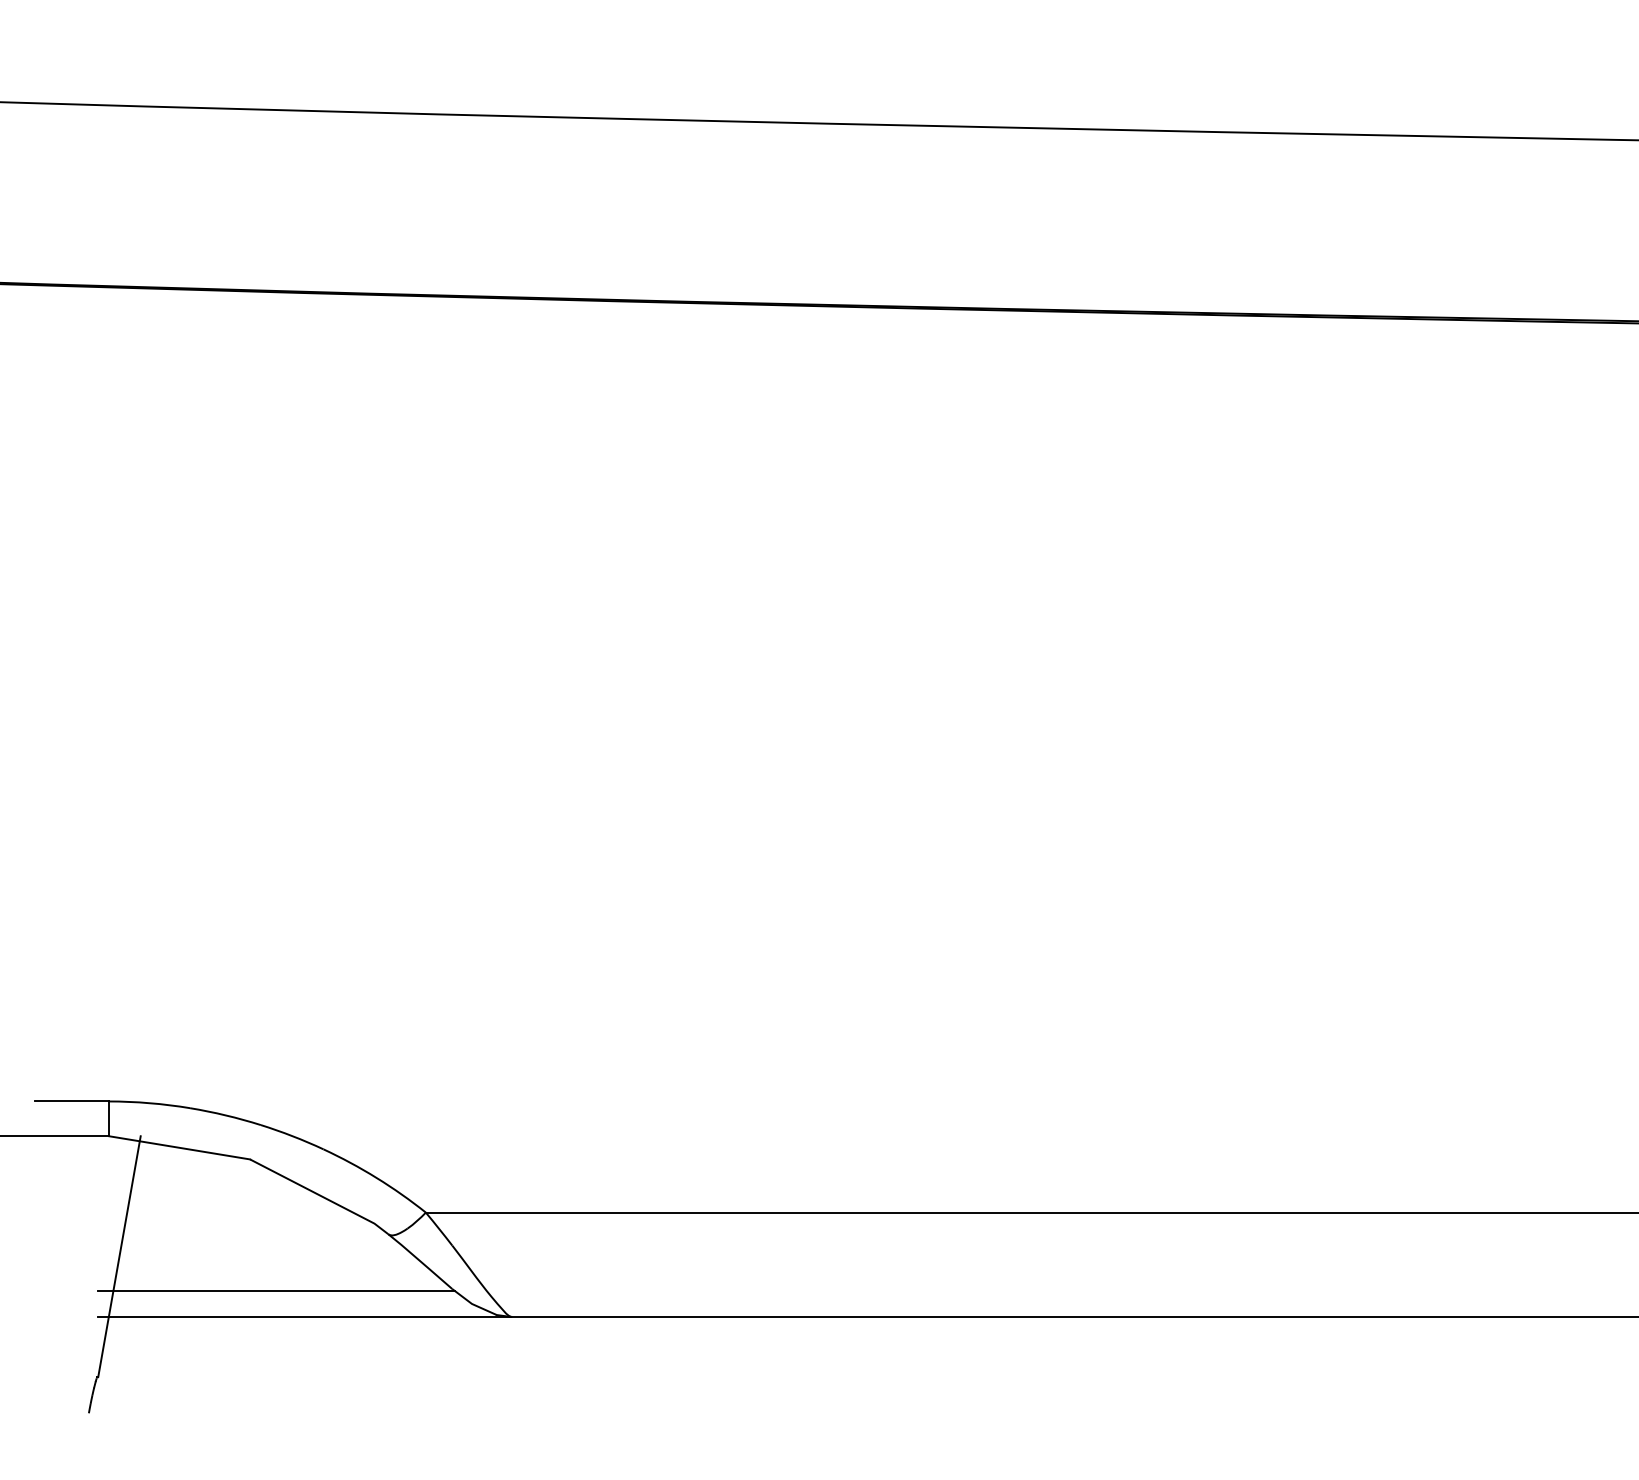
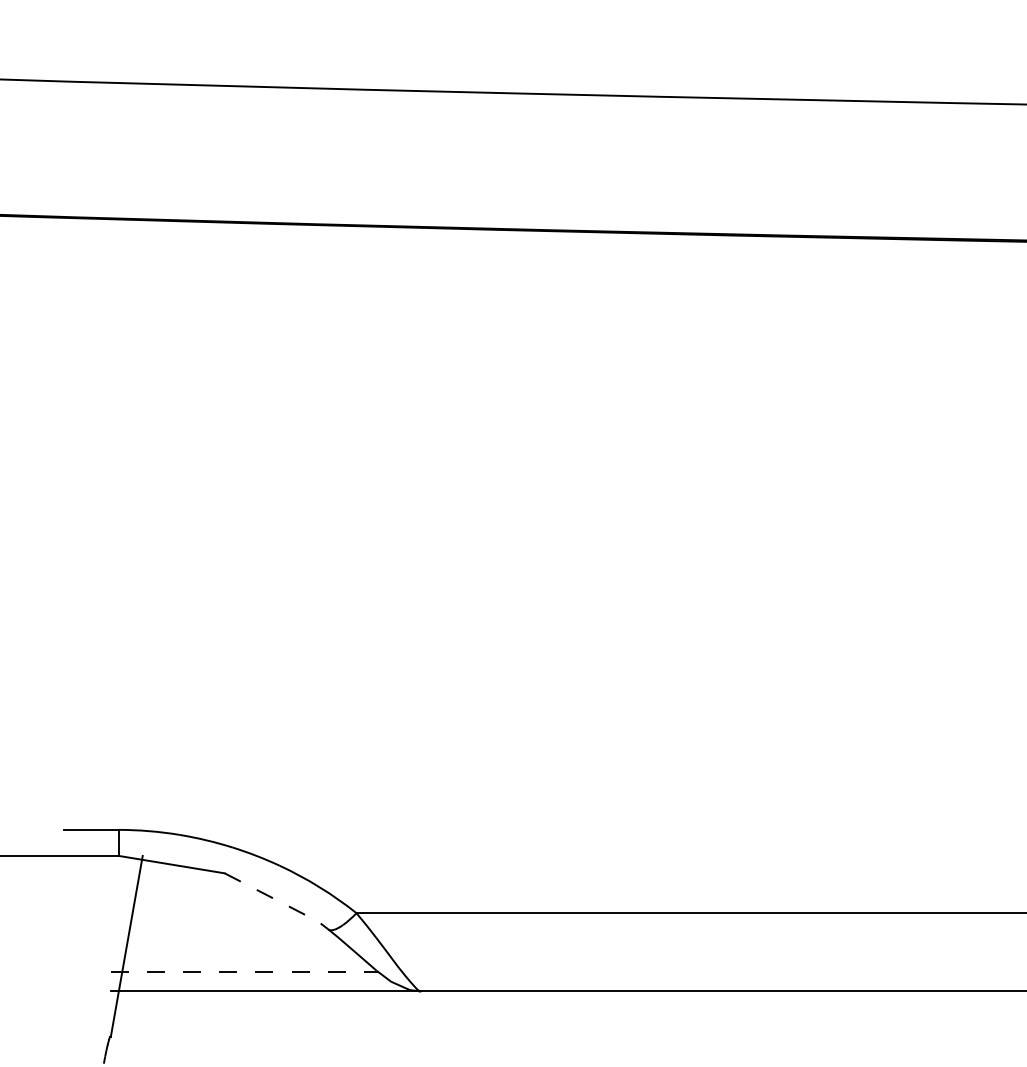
line: (321, 1196) -> (278, 901), solid -> dashed
line: (277, 1291) -> (245, 972), solid -> dashed

